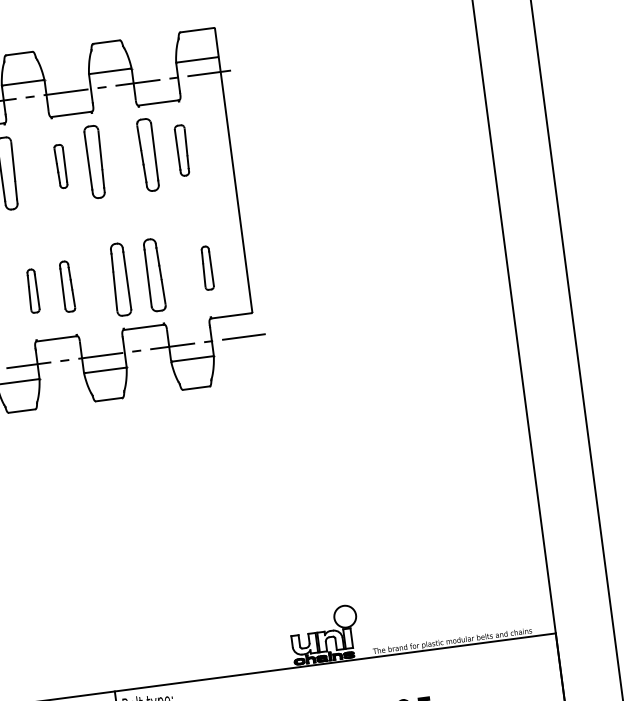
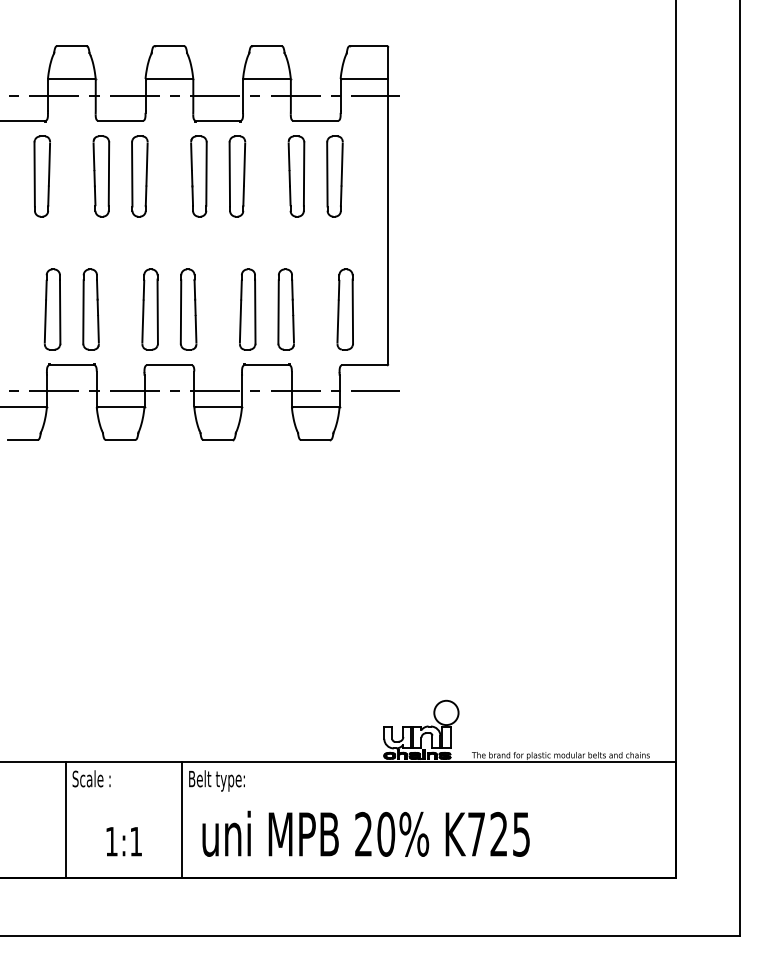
part: (182, 150) -> (334, 176), size x1.43
part: (60, 166) -> (198, 176), size x1.67
part: (206, 268) -> (344, 309), size x1.67
part: (67, 286) -> (188, 309), size x1.43
part: (32, 291) -> (149, 309), size x1.67

